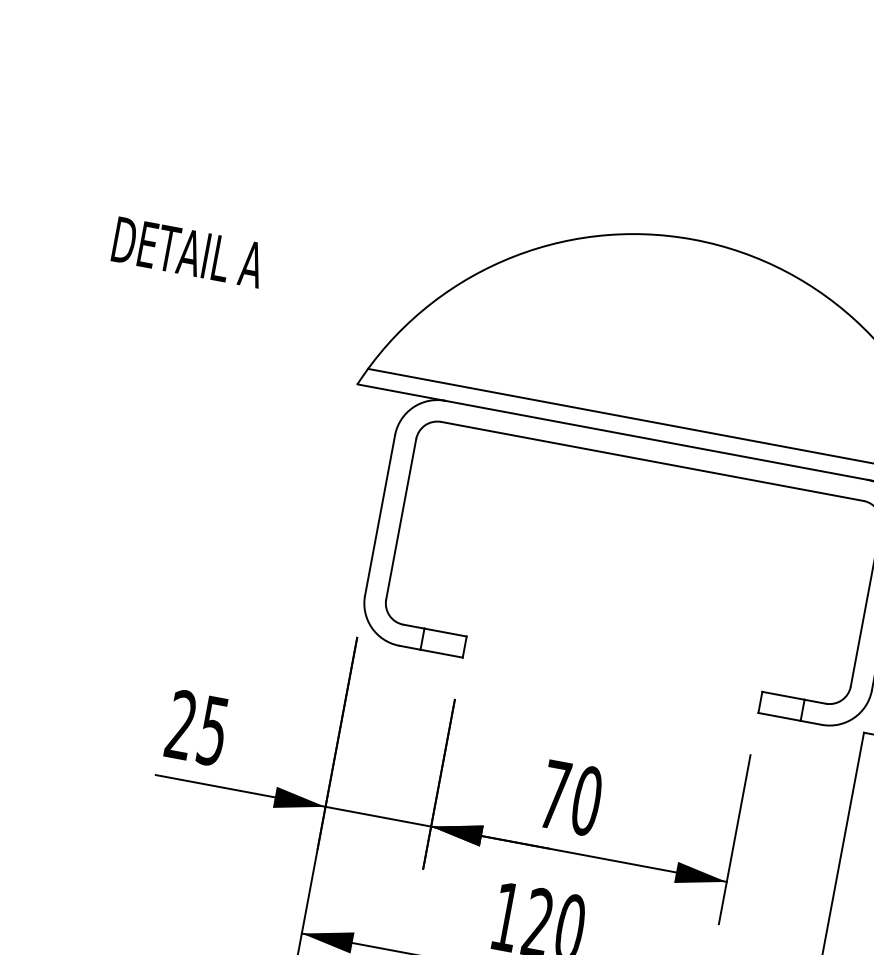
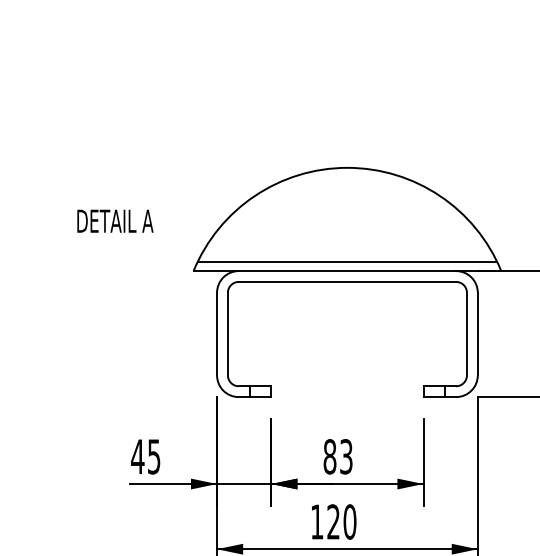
text: (189, 251) -> (115, 220), moved
text: (180, 724) -> (137, 456), 25 -> 45
text: (569, 797) -> (337, 456), 70 -> 83

